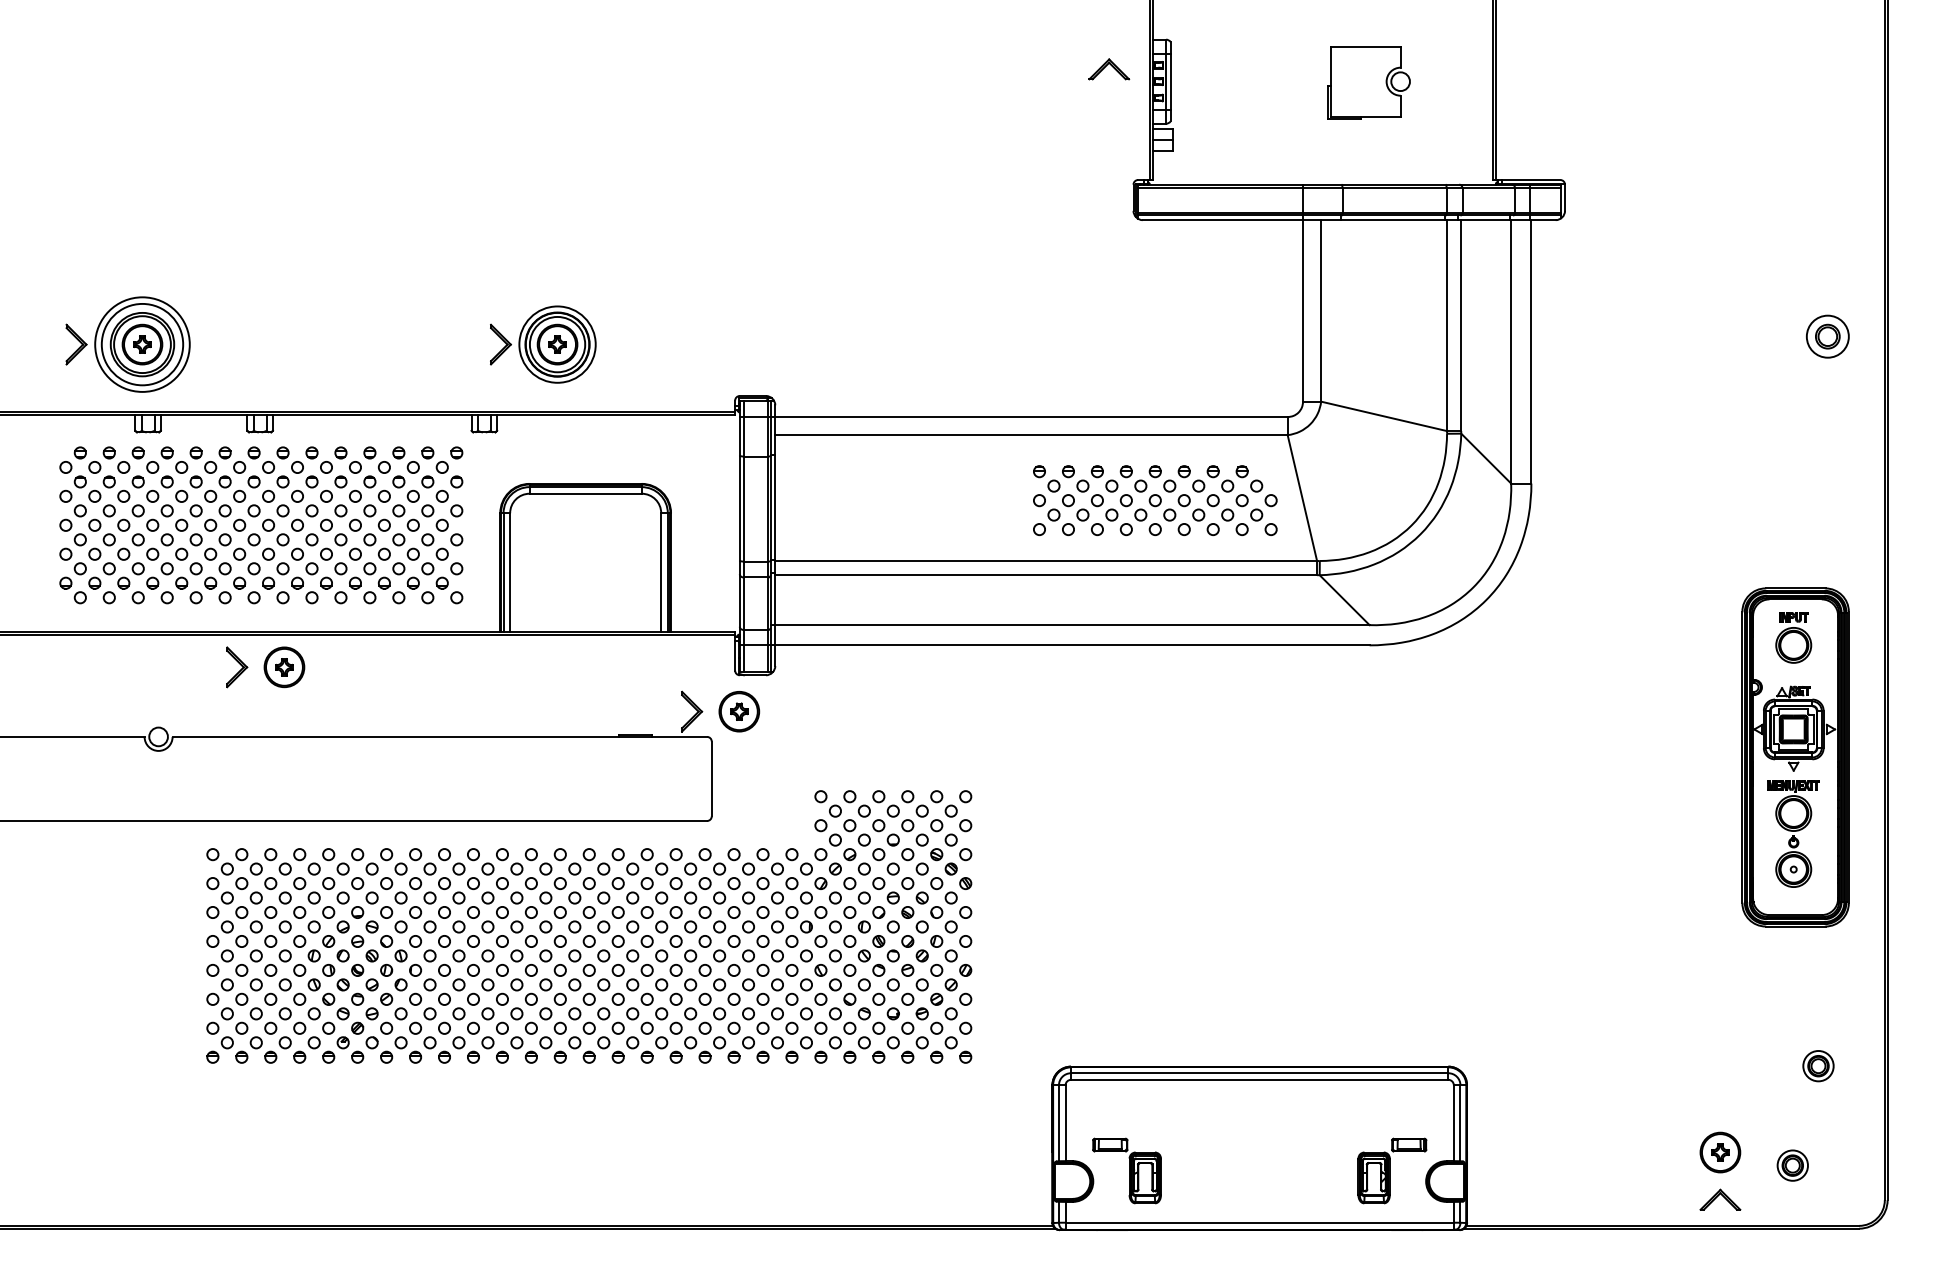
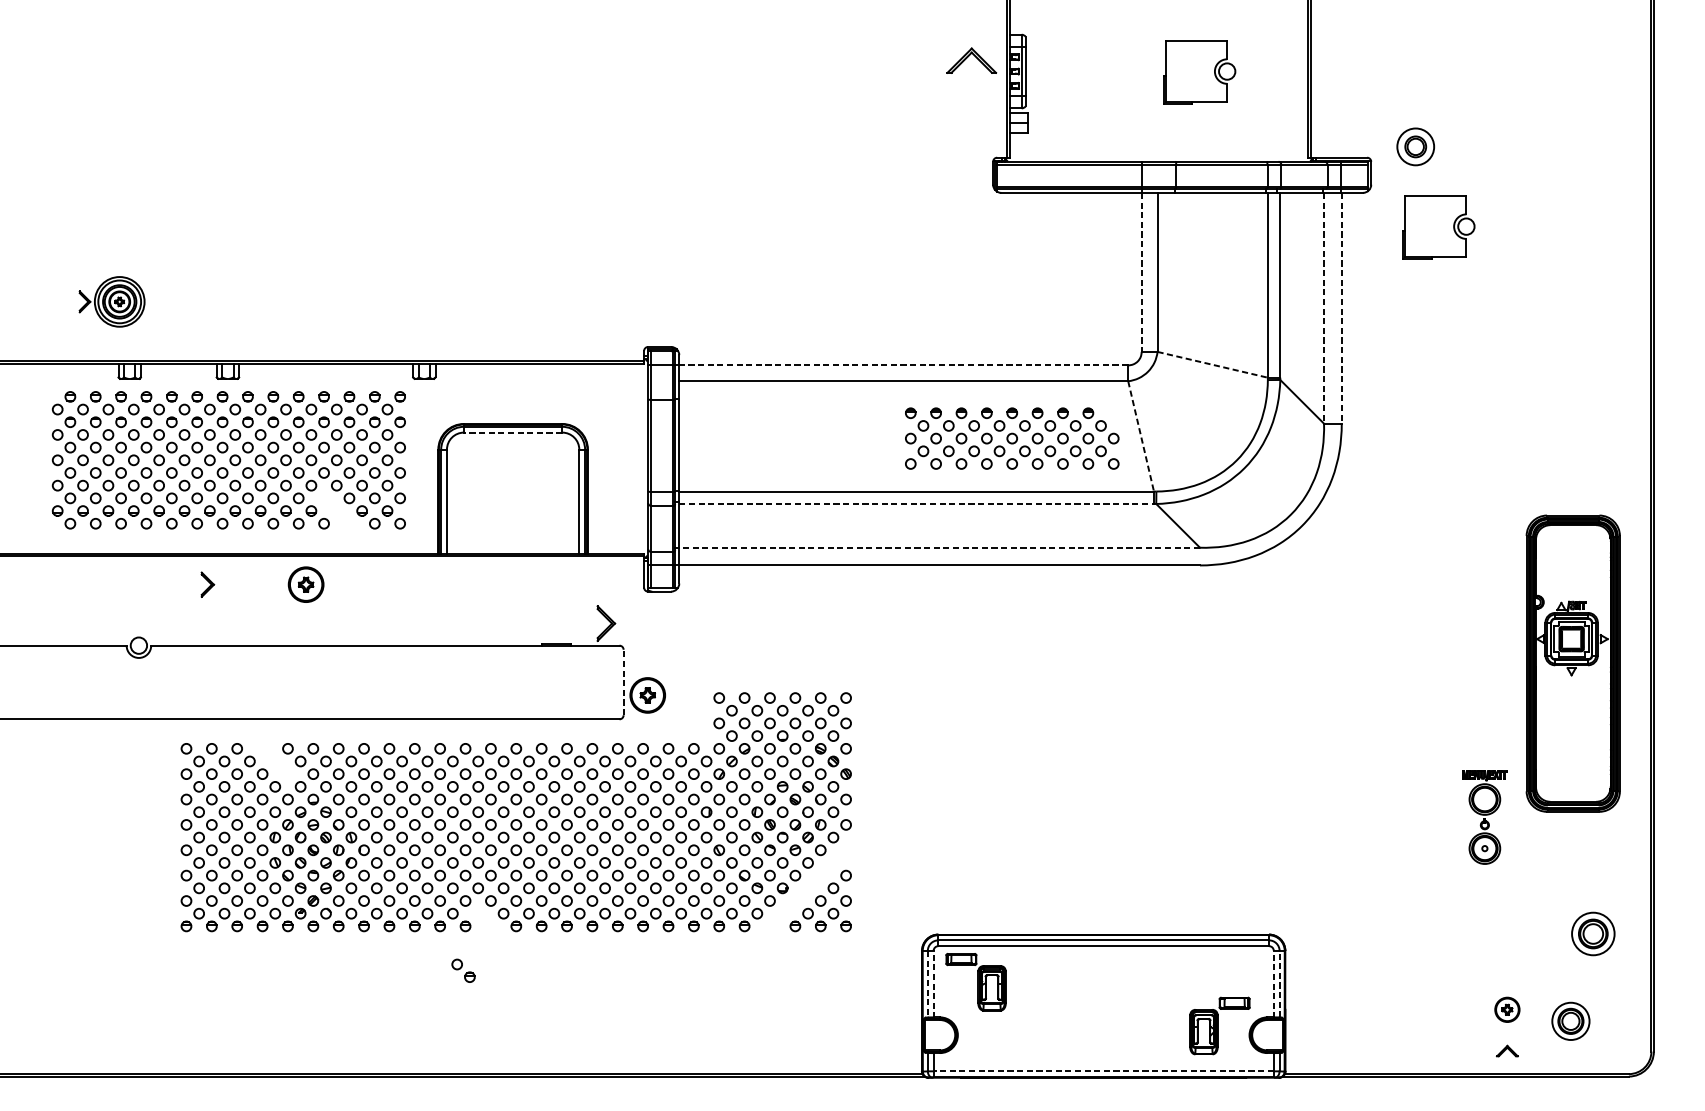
part: (1109, 69) -> (972, 60), size x1.4
part: (1641, 259) -> (1438, 227), added
line: (1303, 310) -> (1142, 272), solid -> dashed
part: (1827, 336) -> (1415, 146), moved
part: (127, 344) -> (111, 301), size x0.6
part: (543, 344) -> (476, 301), removed
line: (1511, 351) -> (1324, 307), solid -> dashed
line: (1531, 351) -> (1341, 307), solid -> dashed
line: (1384, 416) -> (1213, 364), solid -> dashed
line: (1030, 417) -> (902, 365), solid -> dashed
line: (585, 493) -> (512, 432), solid -> dashed
line: (1302, 498) -> (1141, 436), solid -> dashed
line: (1046, 575) -> (916, 504), solid -> dashed
part: (384, 583) -> (336, 511), removed
line: (1071, 625) -> (938, 548), solid -> dashed
part: (1793, 637) -> (1571, 558), removed
part: (237, 667) -> (208, 584), size x0.7
part: (284, 667) -> (306, 584), moved
part: (739, 711) -> (647, 695), moved
line: (711, 778) -> (623, 682), solid -> dashed
part: (1793, 833) -> (1484, 817), moved
part: (314, 868) -> (275, 760), removed
part: (922, 1013) -> (808, 888), removed
part: (552, 1049) -> (463, 970), moved
part: (1818, 1066) -> (1593, 934), size x1.6
line: (1058, 1123) -> (927, 984), solid -> dashed
line: (1065, 1123) -> (933, 984), solid -> dashed
line: (1453, 1123) -> (1273, 984), solid -> dashed
line: (1460, 1123) -> (1279, 984), solid -> dashed
part: (1720, 1152) -> (1507, 1009), size x0.7
part: (1792, 1165) -> (1570, 1021), size x1.4
part: (1126, 1170) -> (975, 981), moved
part: (1720, 1199) -> (1507, 1050), size x0.6
line: (1259, 1222) -> (1103, 1071), solid -> dashed

